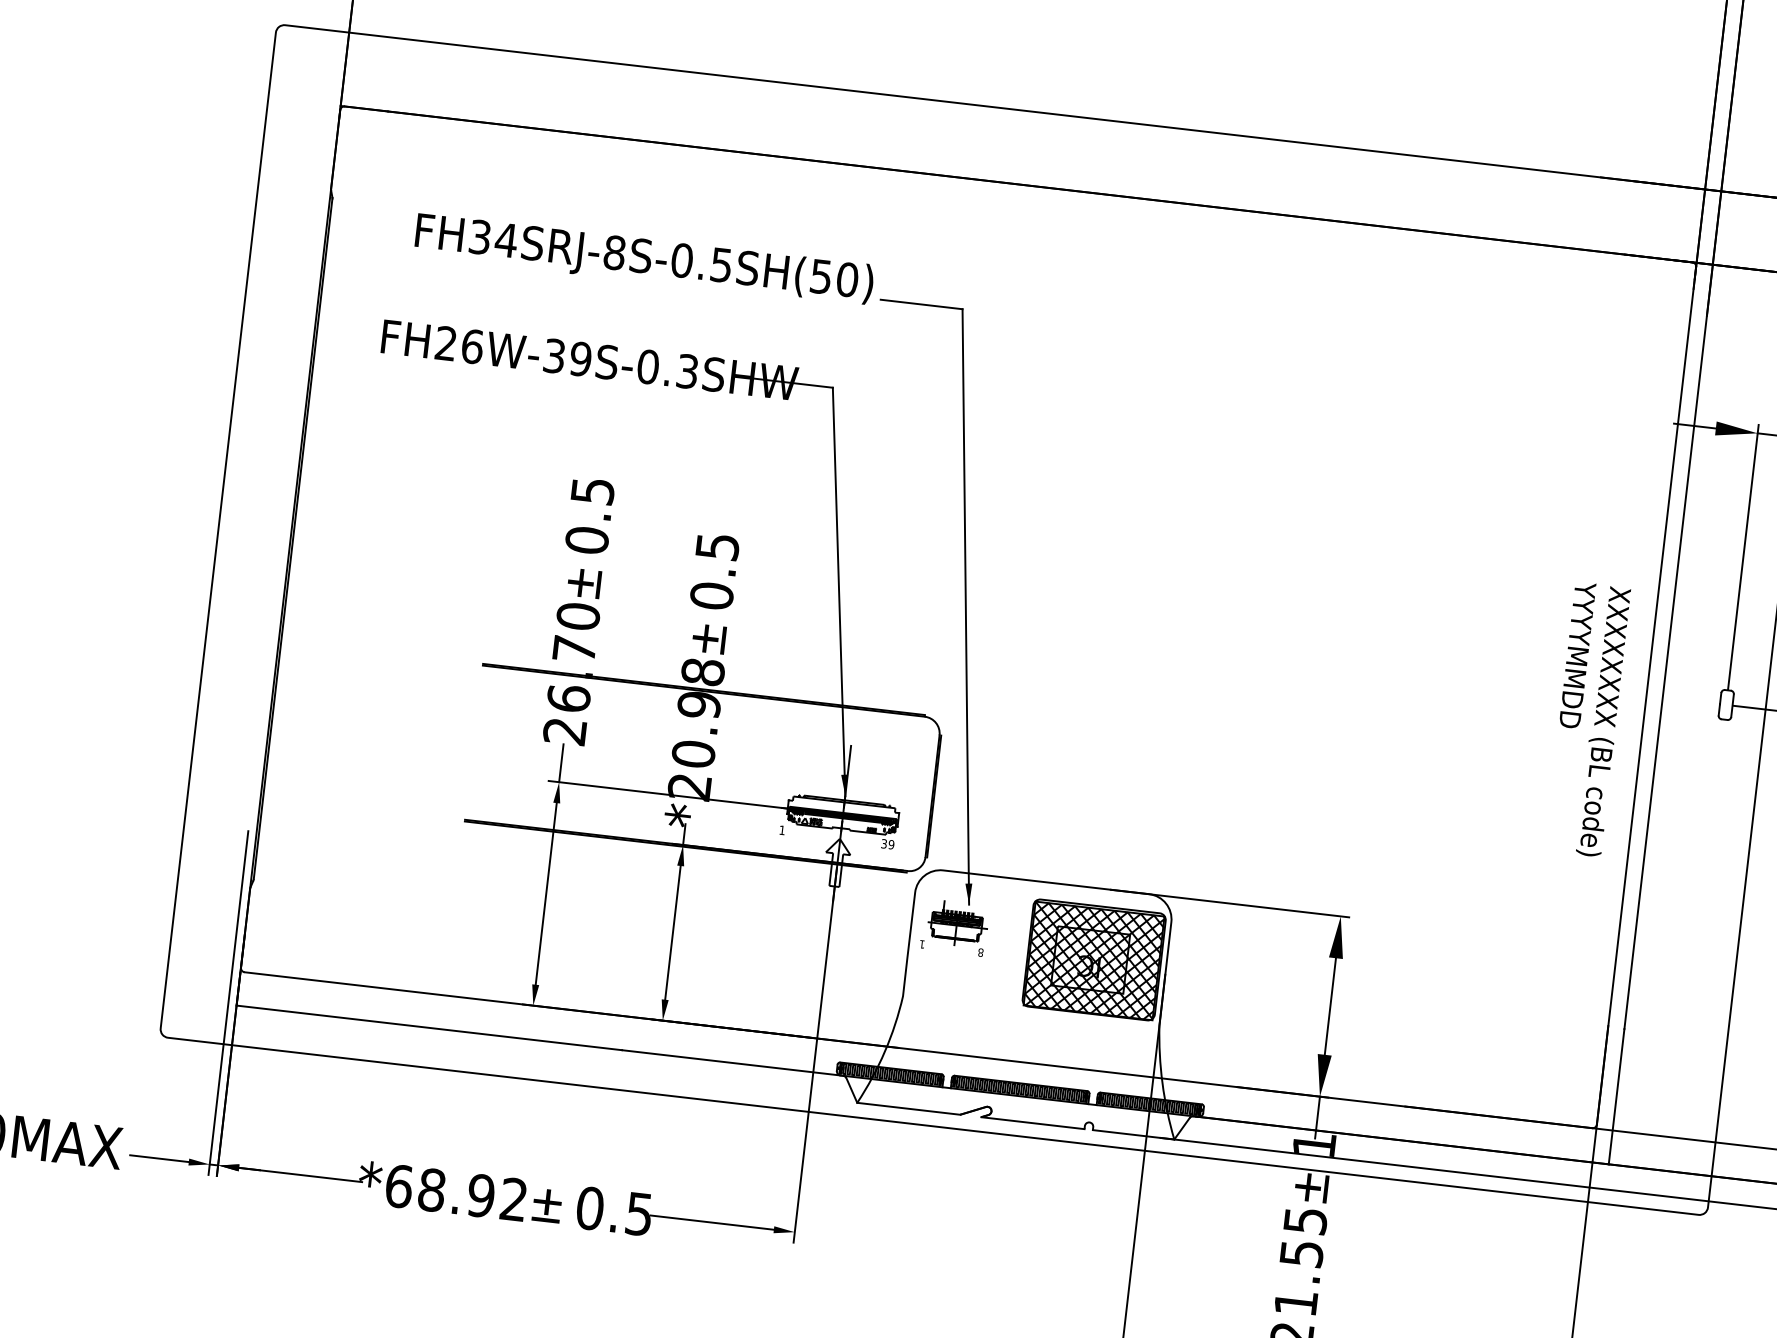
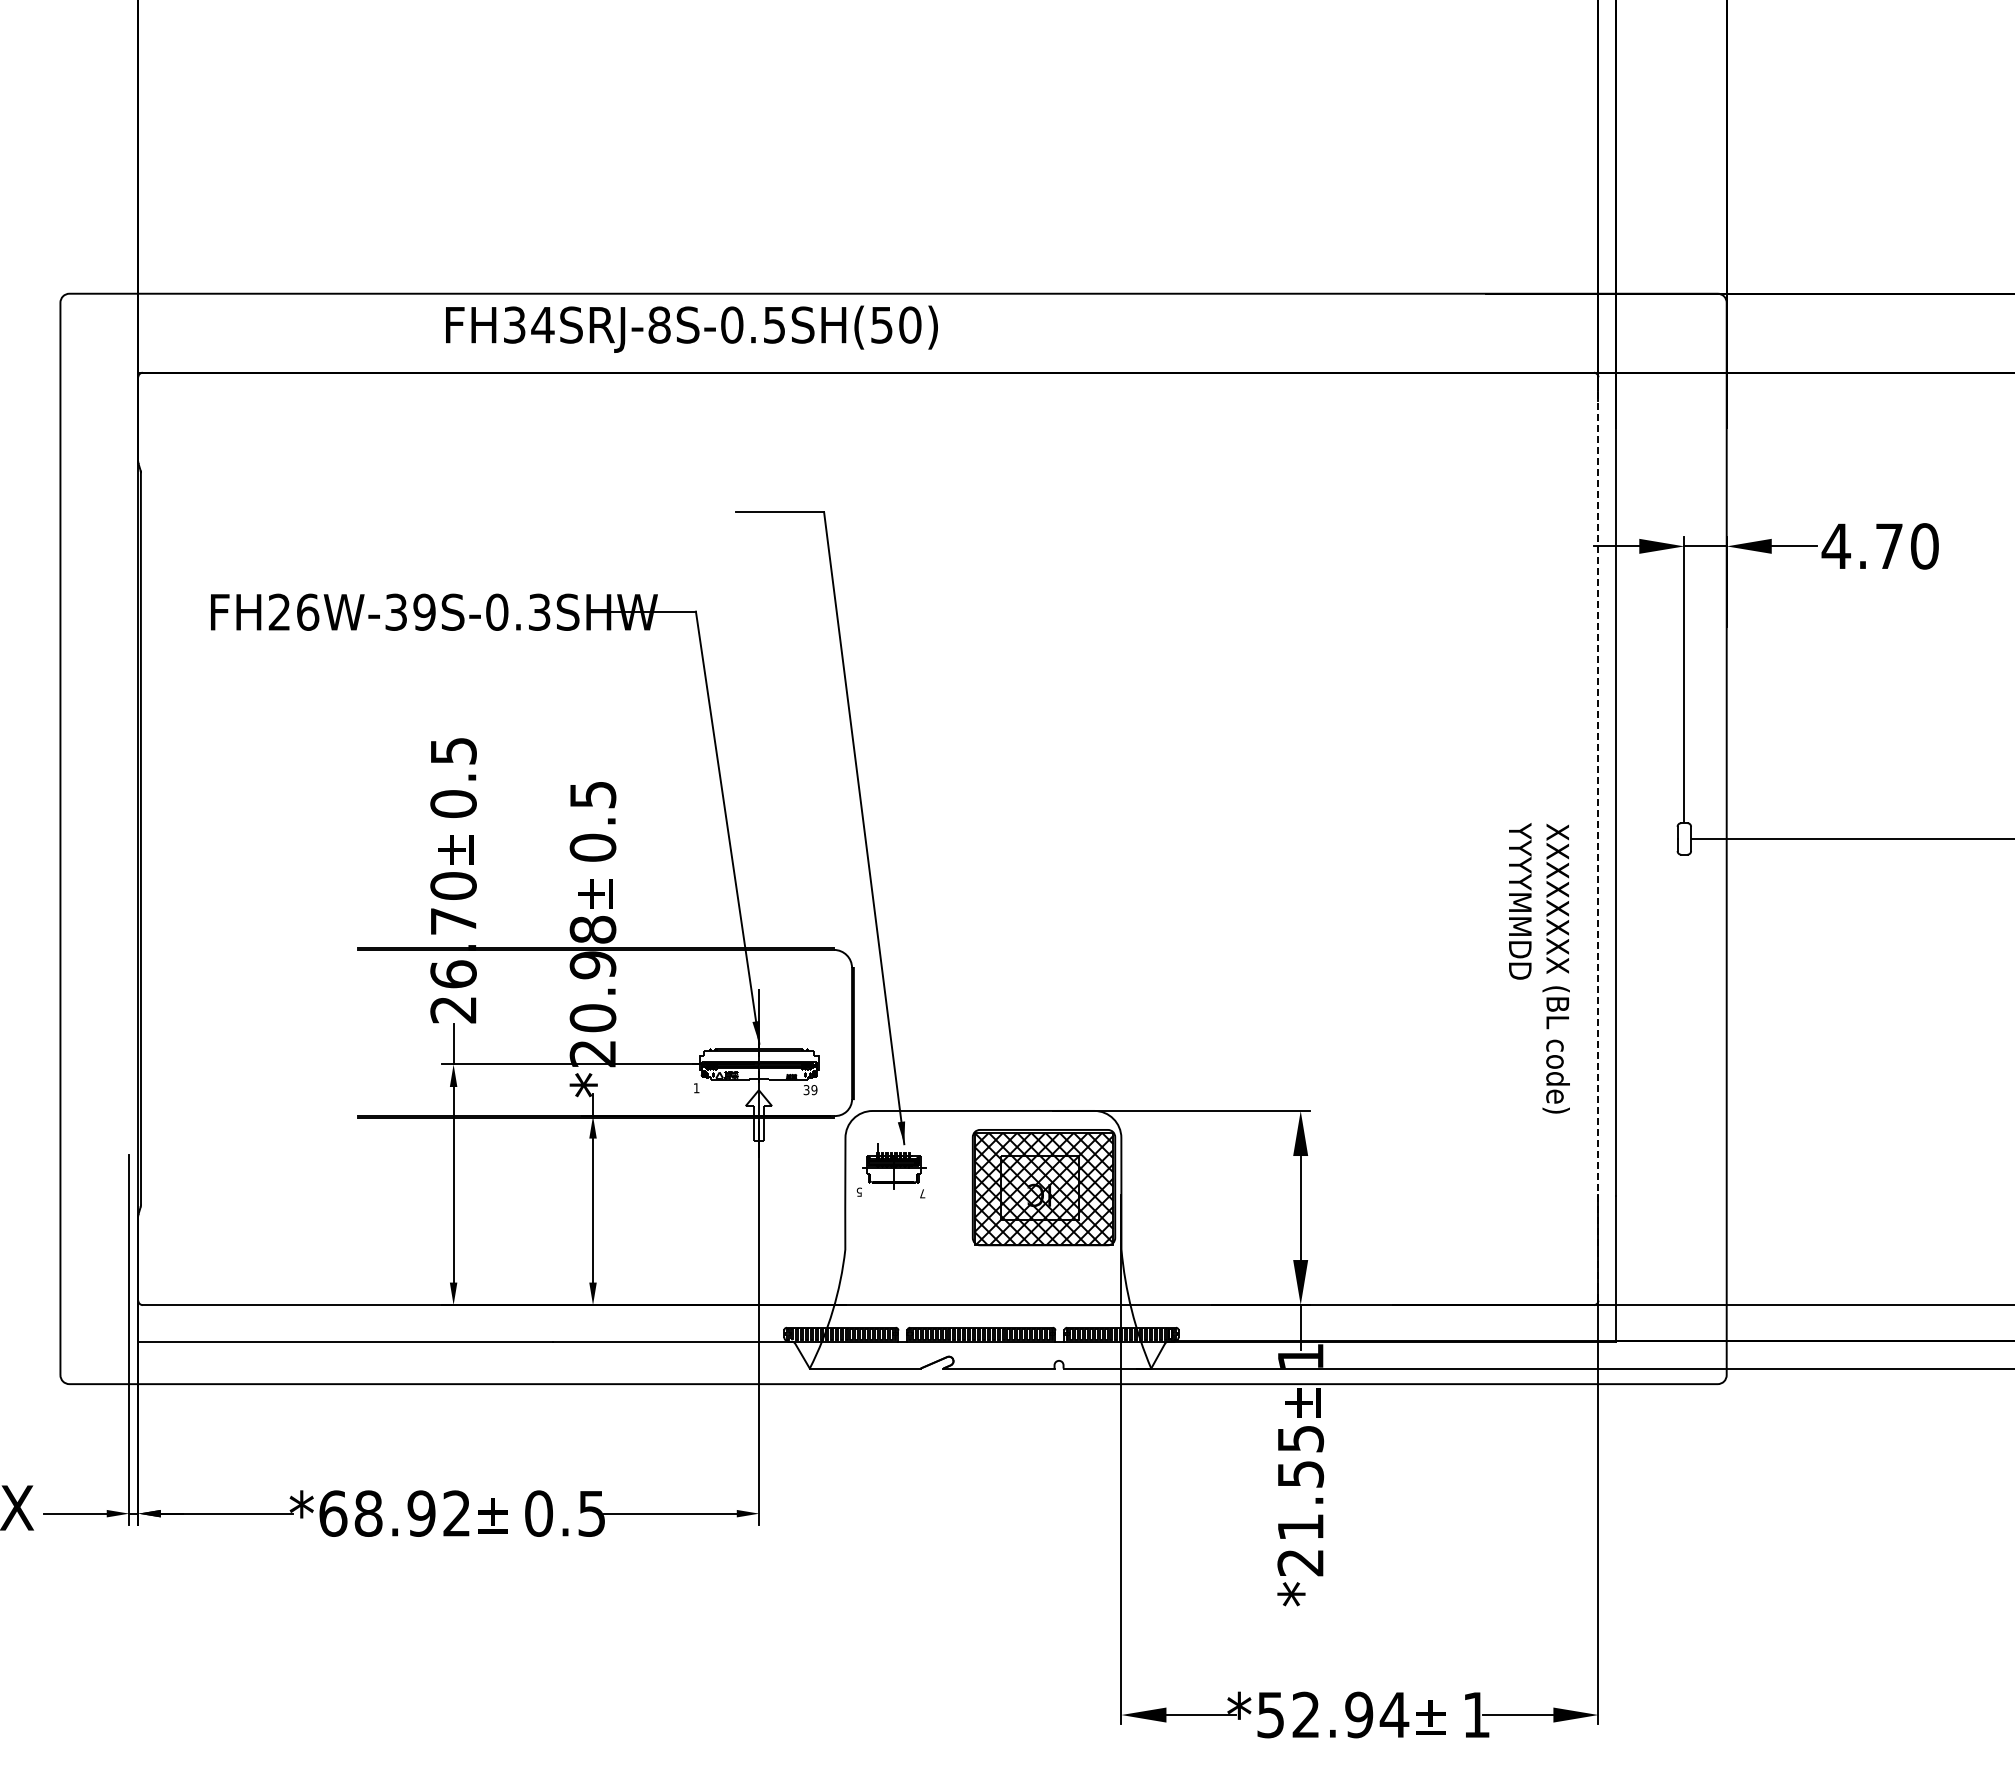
text: (644, 259) -> (691, 328), moved
line: (1646, 695) -> (1598, 838), solid -> dashed
text: (1588, 719) -> (1539, 968), moved
text: (921, 943) -> (858, 1191), 1 -> 5
text: (980, 952) -> (922, 1193), 8 -> 7

